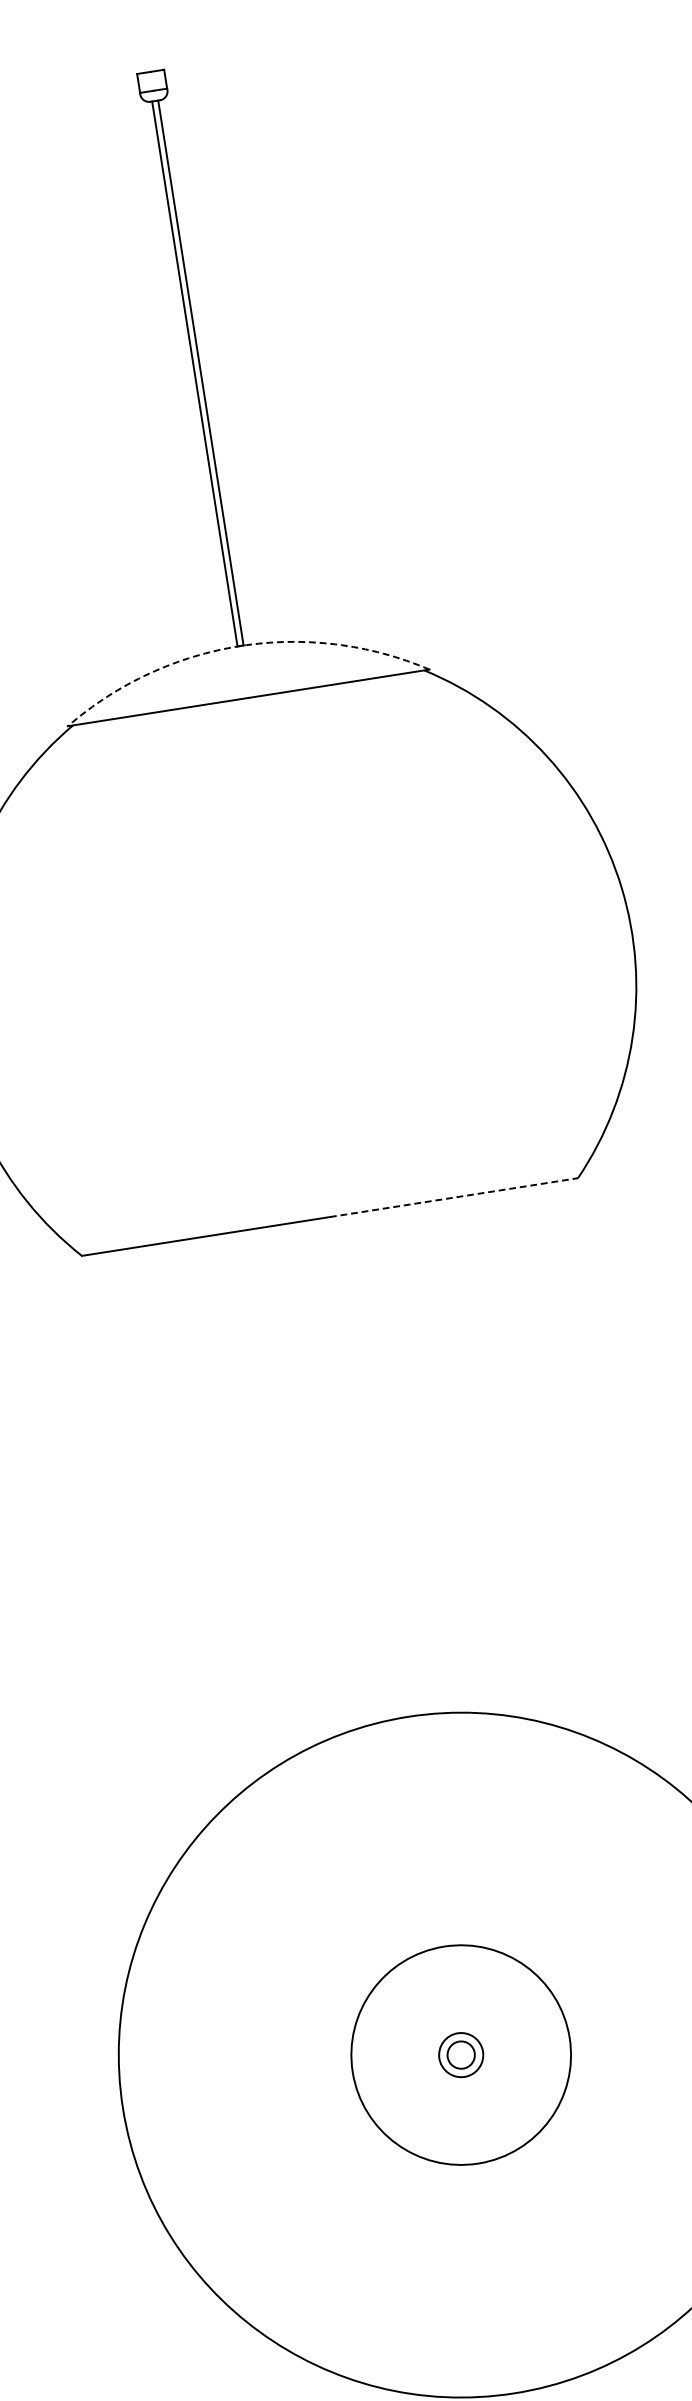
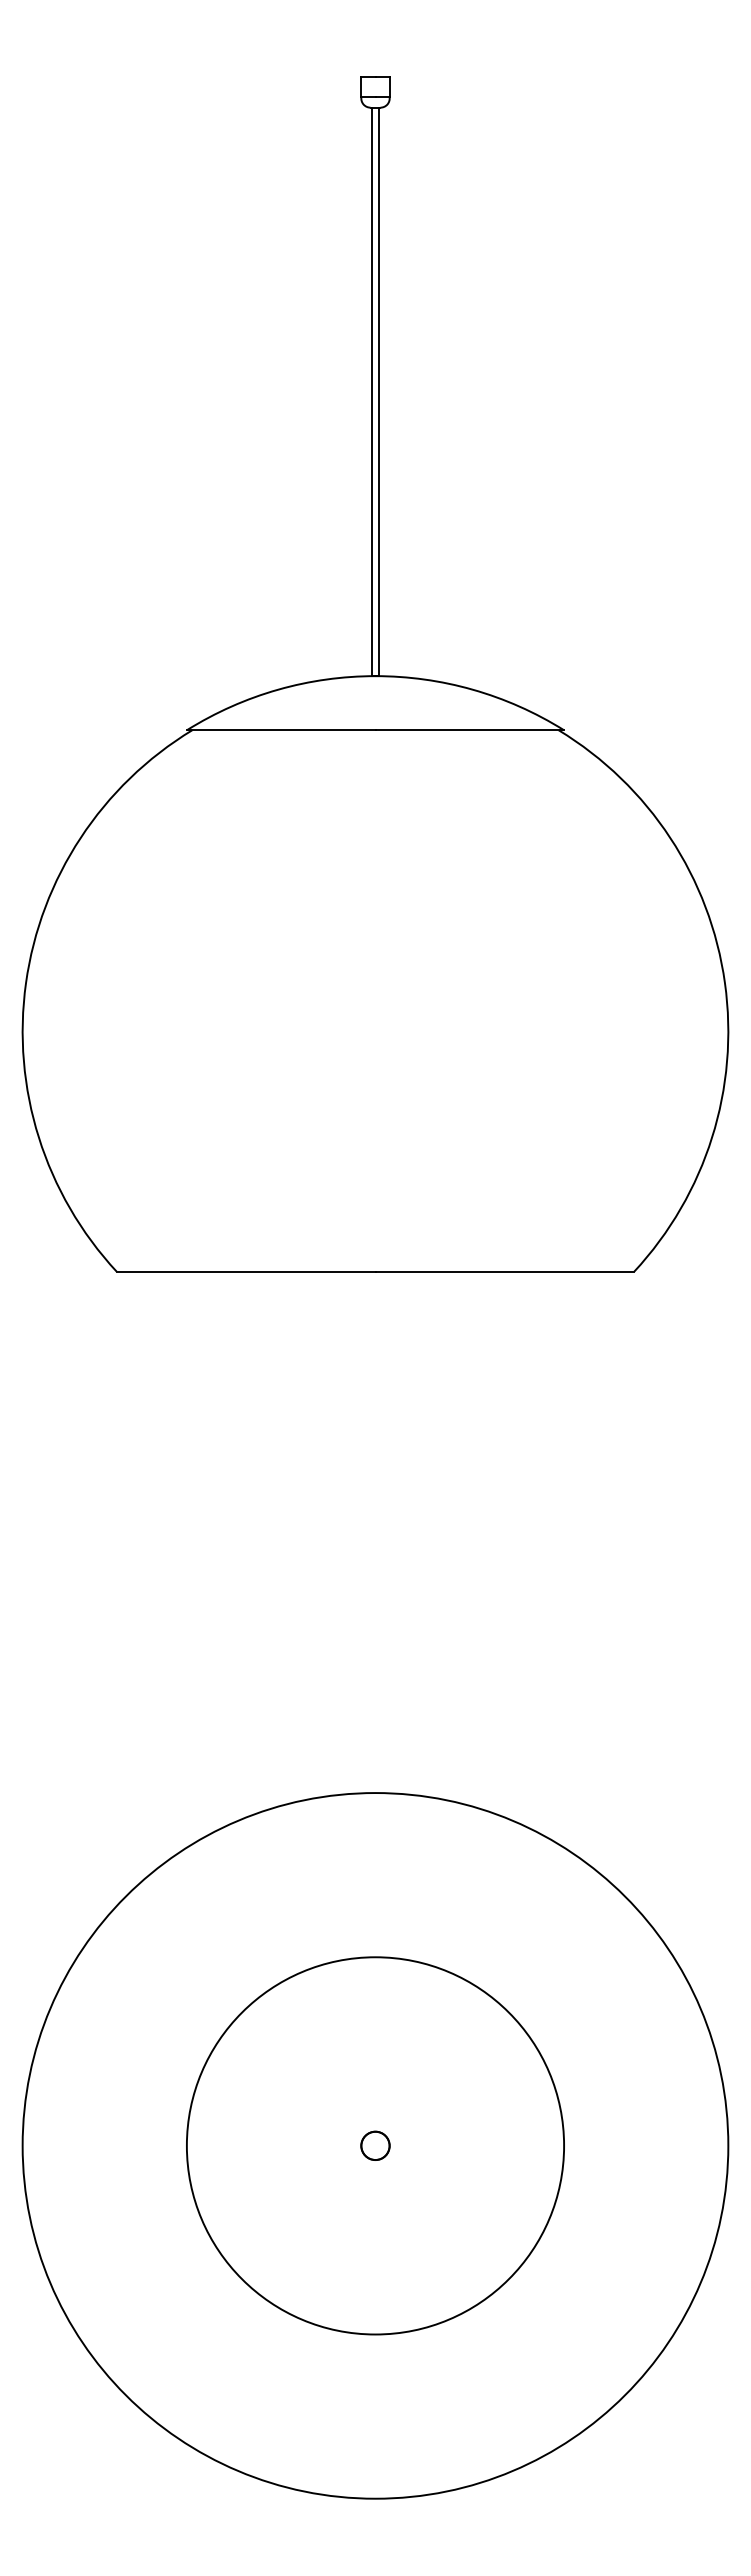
arc: (240, 646) -> (375, 676), dashed -> solid
line: (454, 1197) -> (505, 1271), dashed -> solid
circle: (461, 2054) -> (375, 2145), size x0.62
circle: (461, 2054) -> (375, 2145), size x1.67

